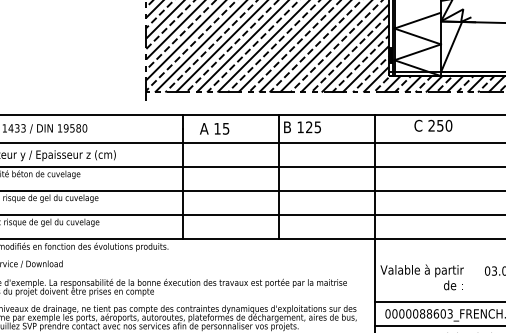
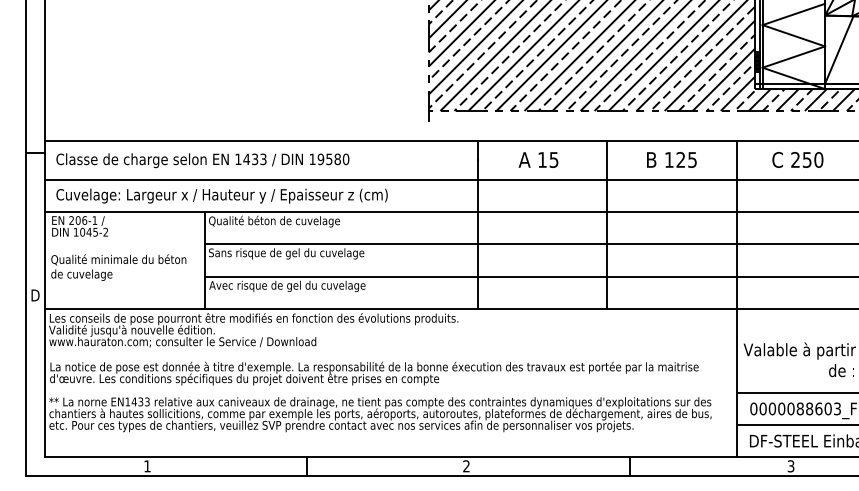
text: (433, 125) -> (797, 159), moved
text: (302, 126) -> (671, 159), moved
text: (214, 128) -> (538, 159), moved

